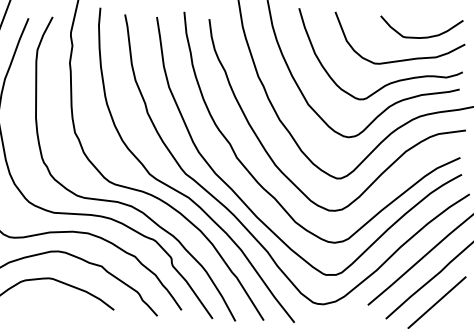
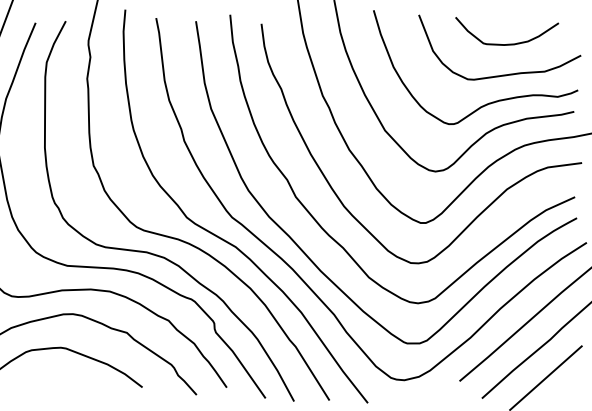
curve: (423, 36) -> (509, 43), moved

